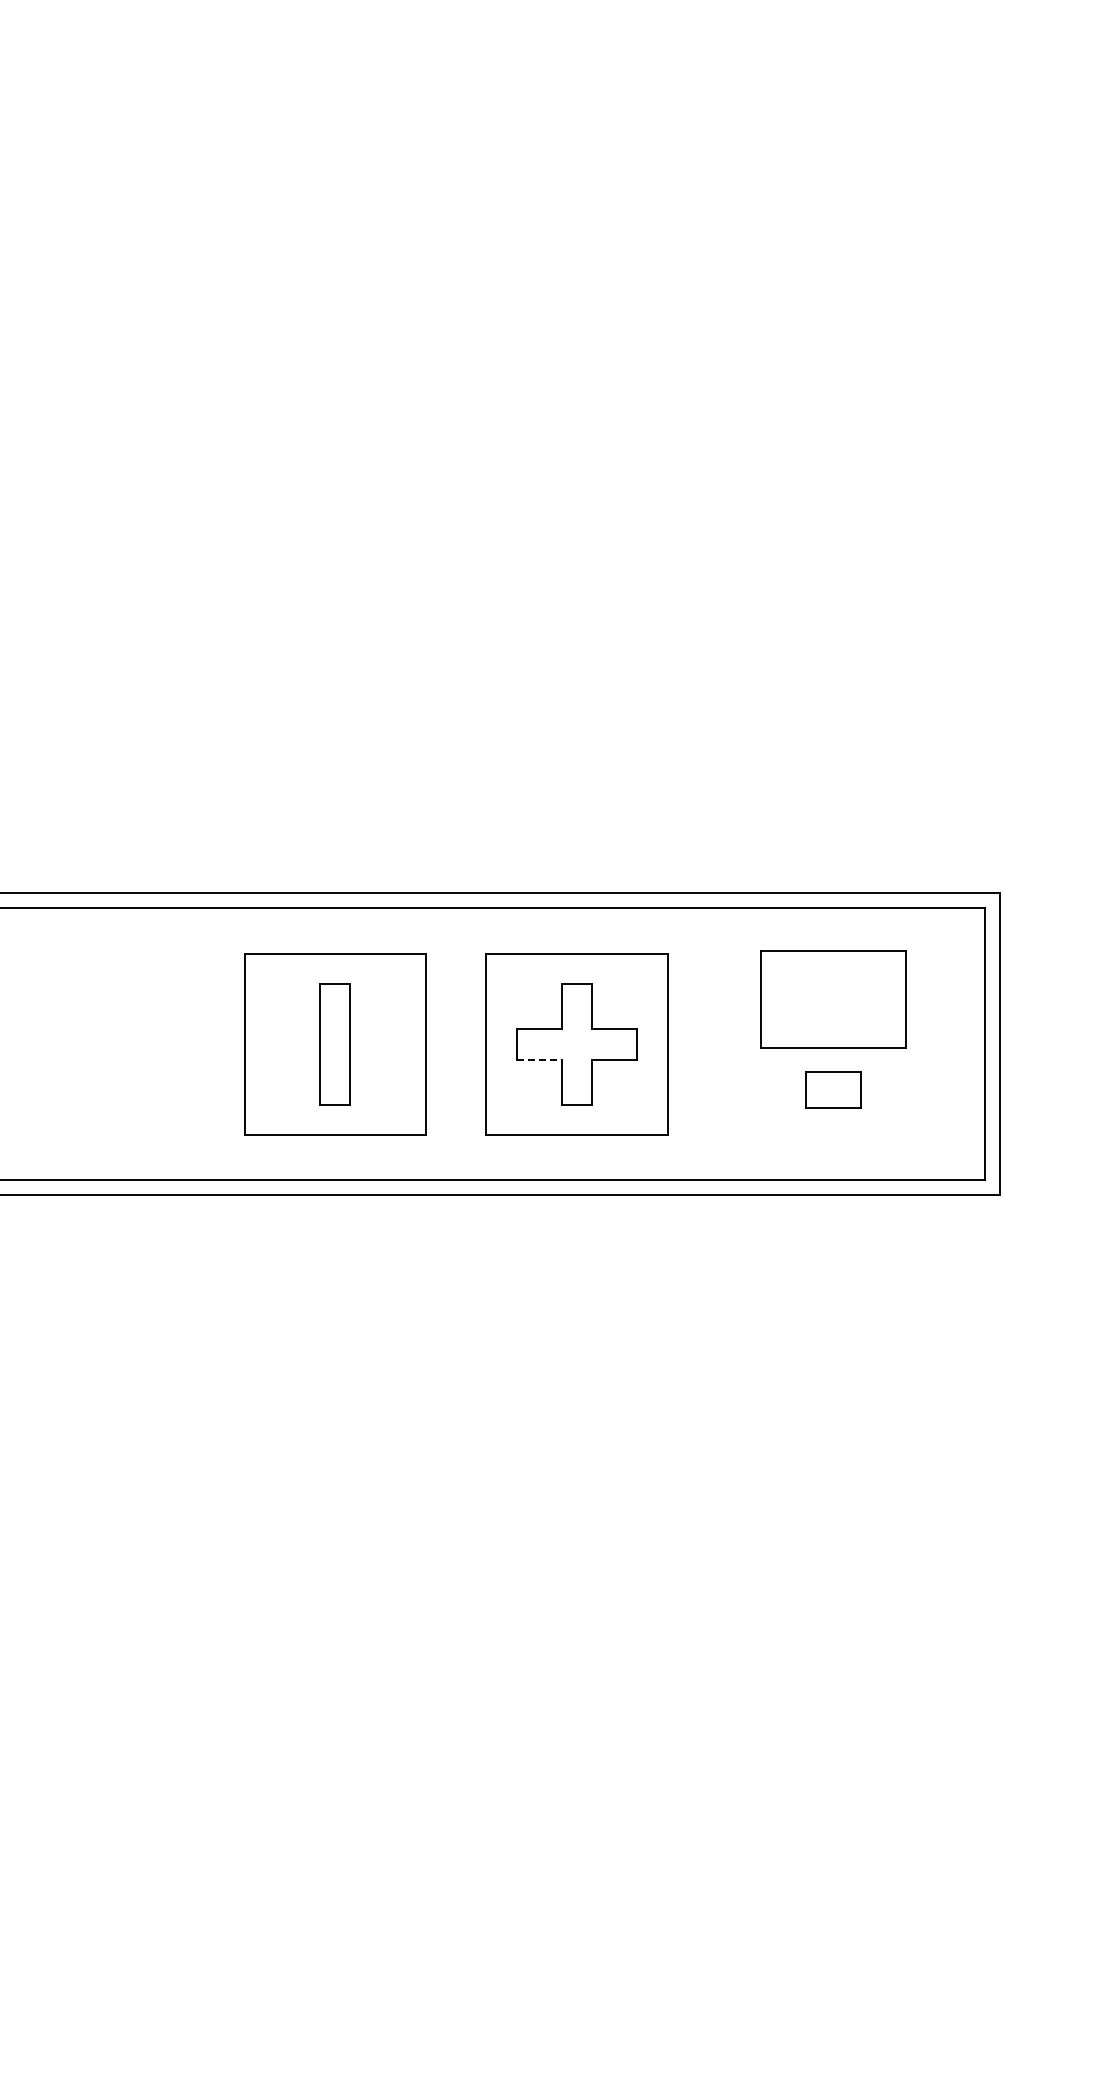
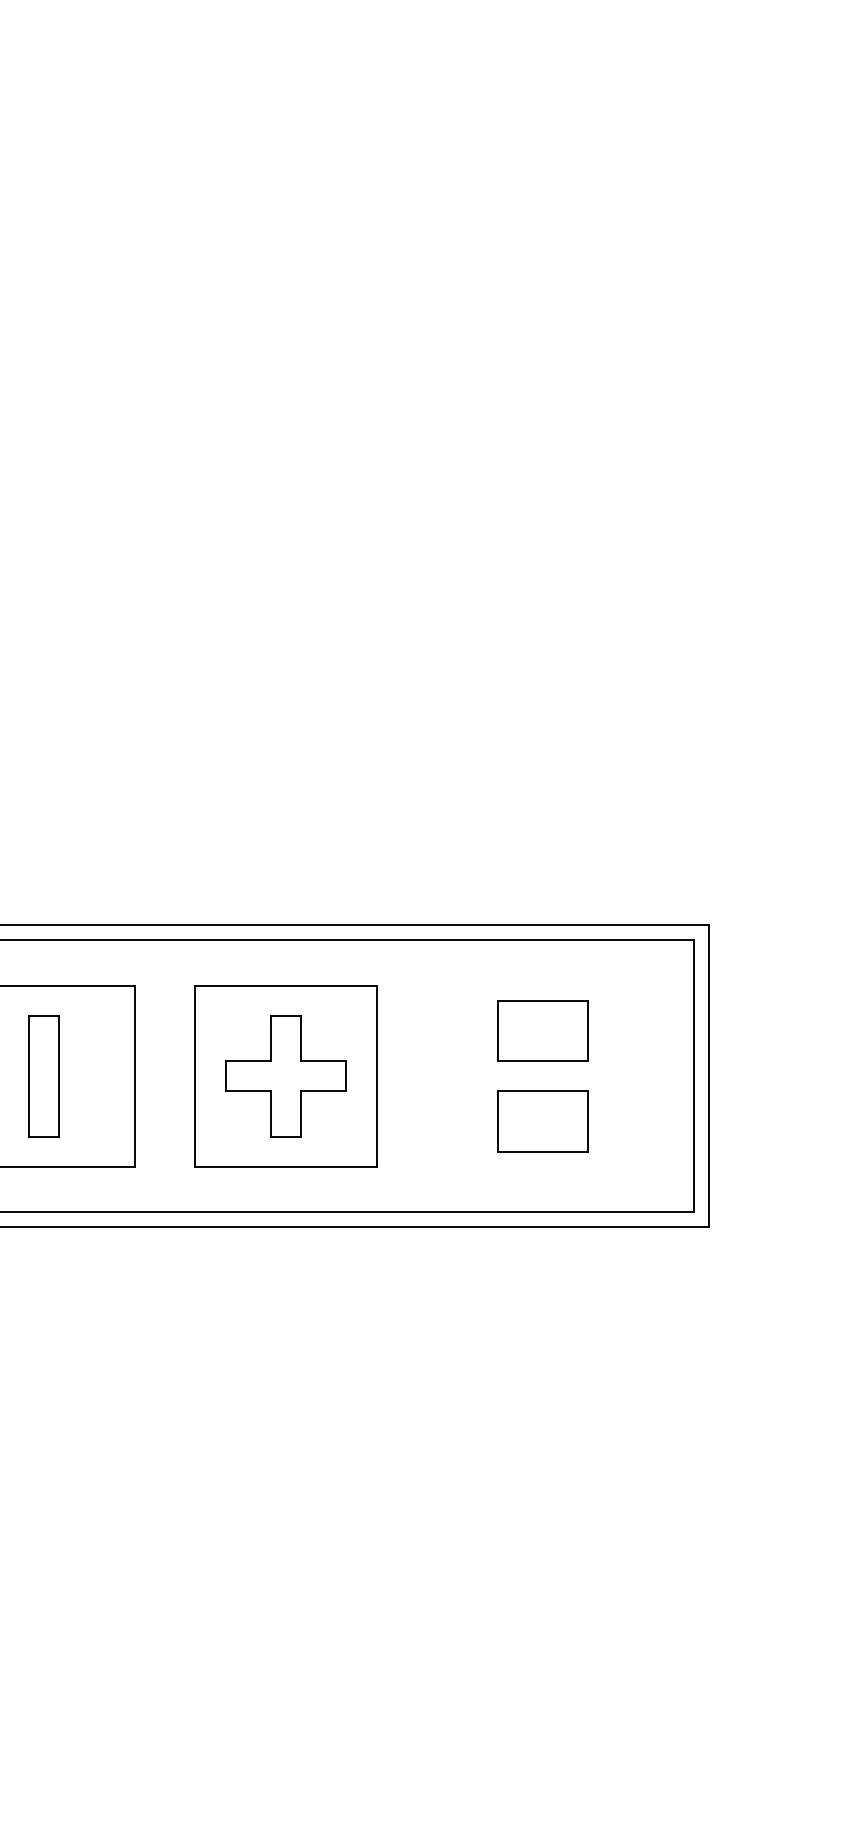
part: (833, 998) -> (542, 1030), size x0.62
line: (539, 1059) -> (248, 1091), dashed -> solid
part: (833, 1089) -> (542, 1121), size x1.67

